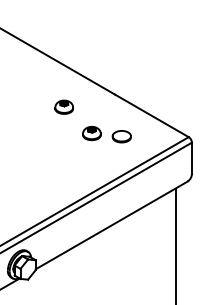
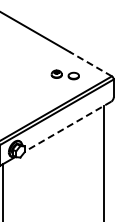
part: (63, 105) -> (40, 58), removed
line: (151, 114) -> (90, 63), solid -> dashed
line: (110, 225) -> (67, 126), solid -> dashed

